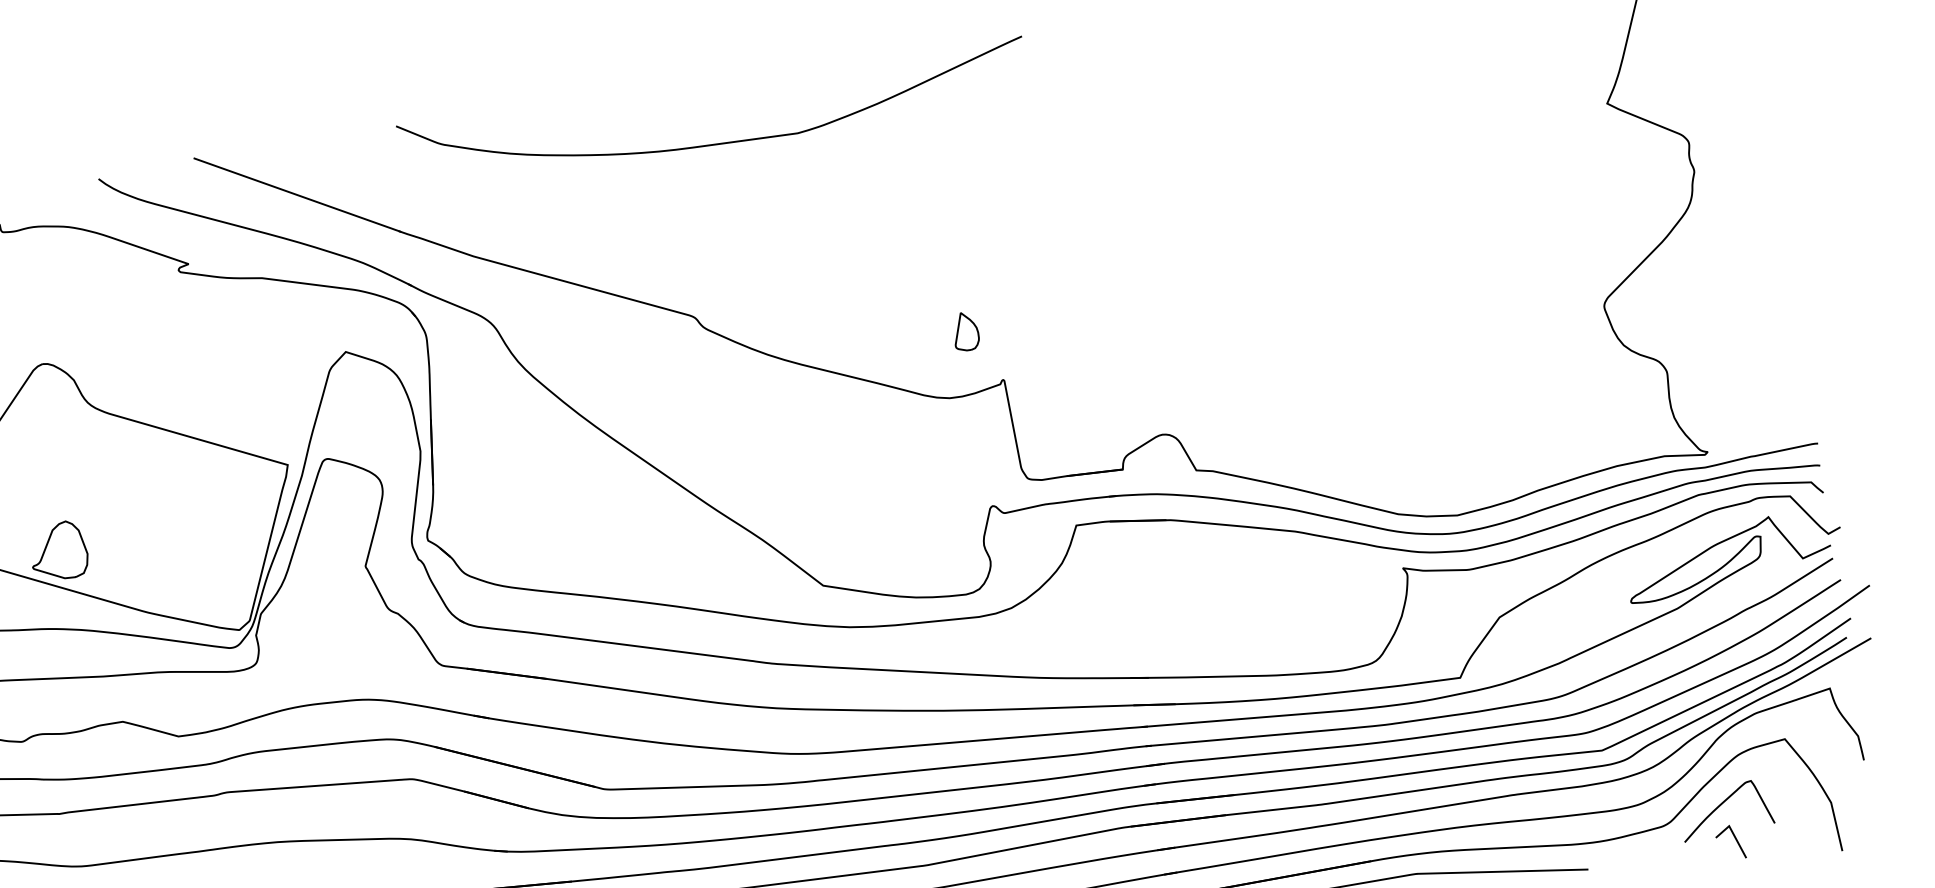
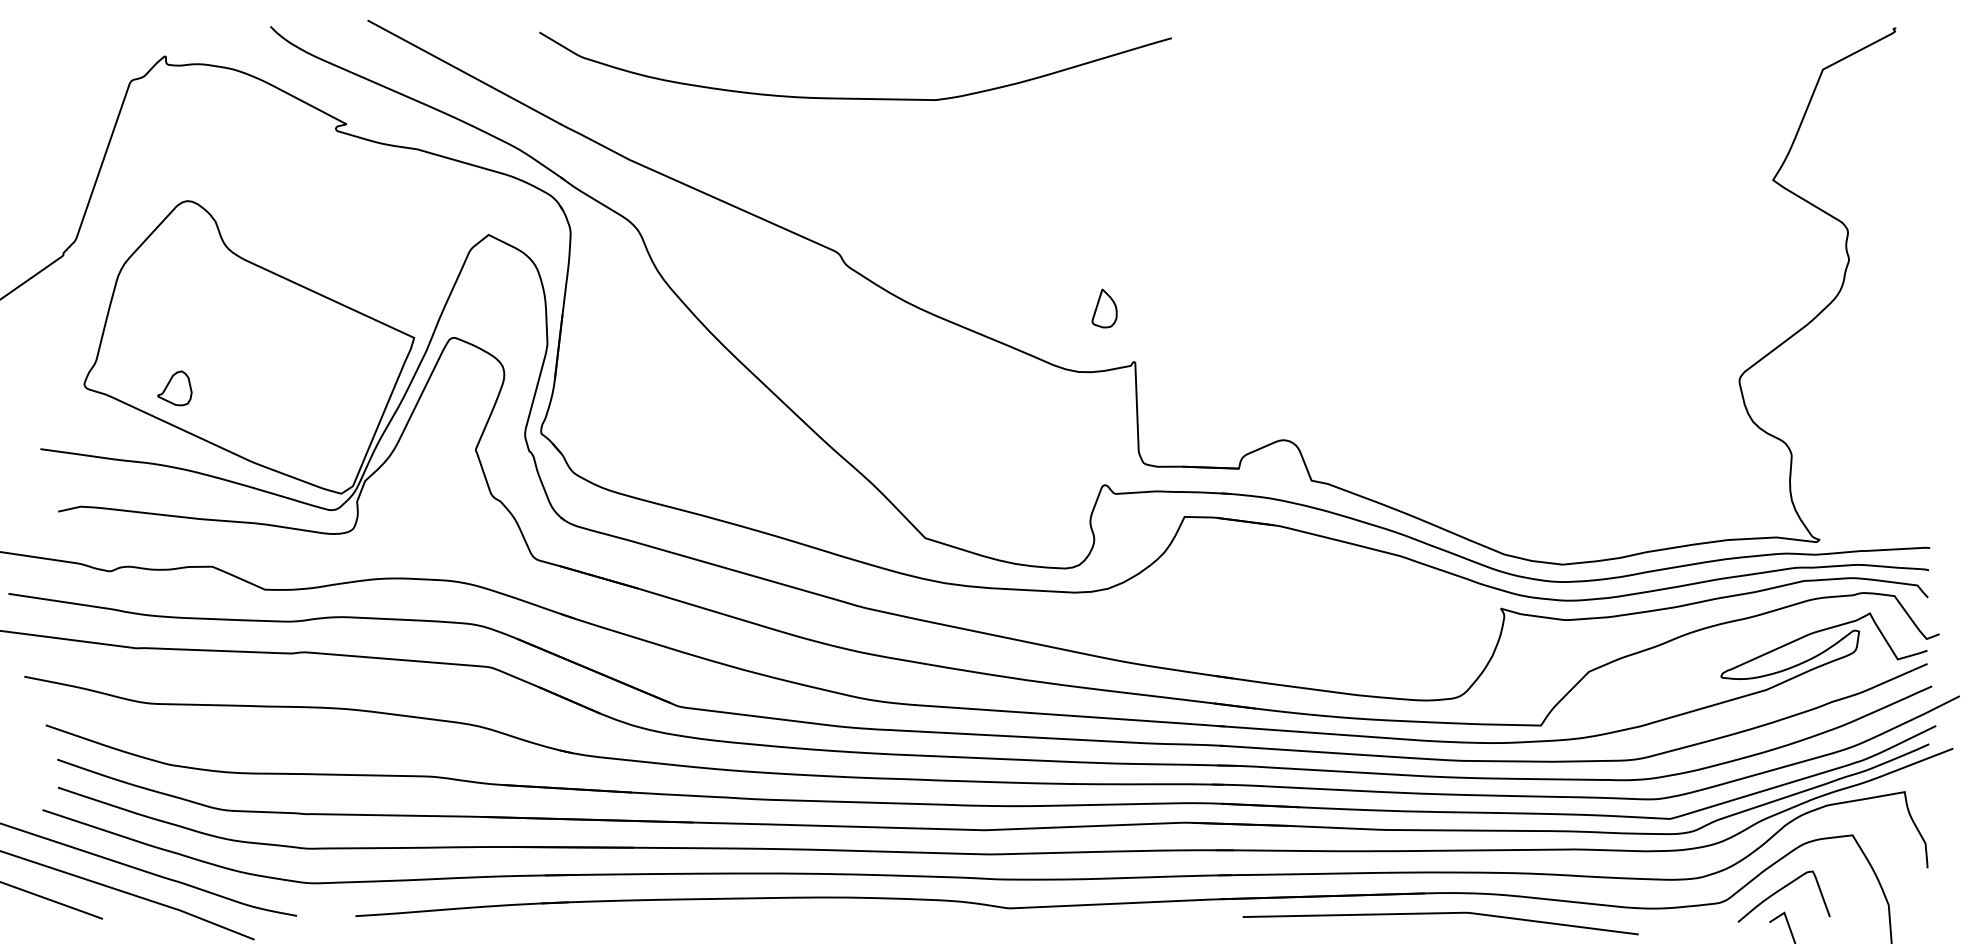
curve: (718, 142) -> (855, 97), moved
part: (58, 551) -> (174, 388), size x0.6

